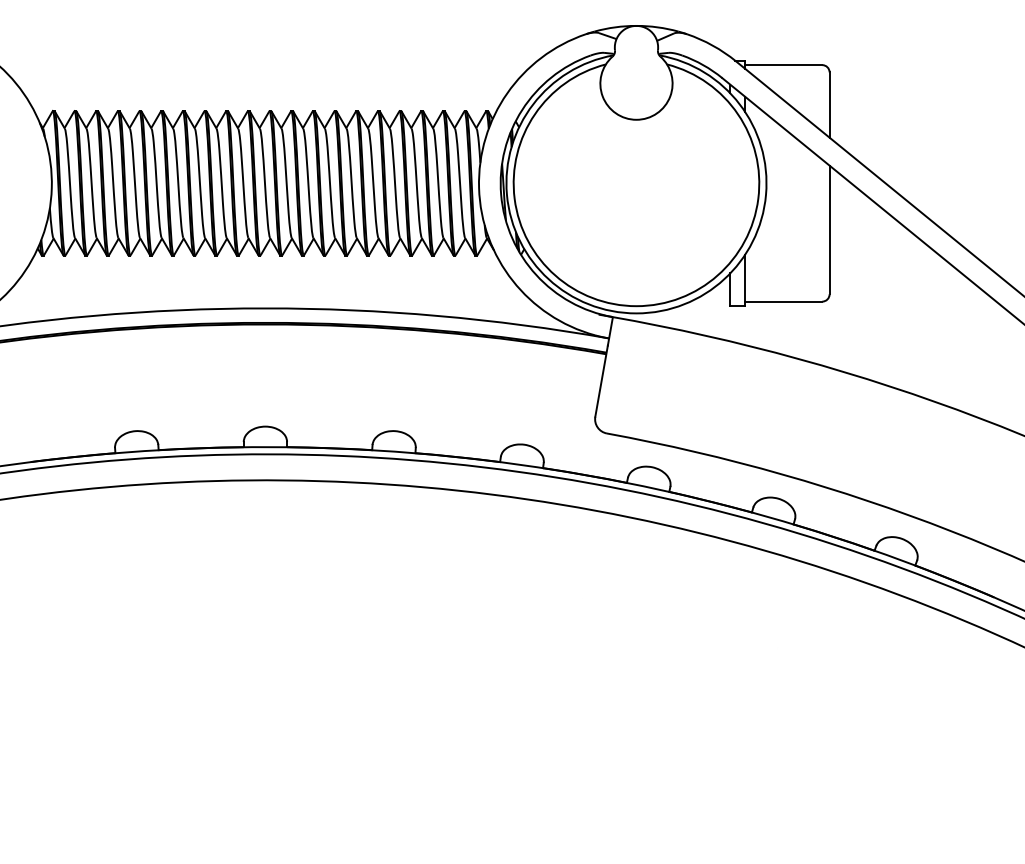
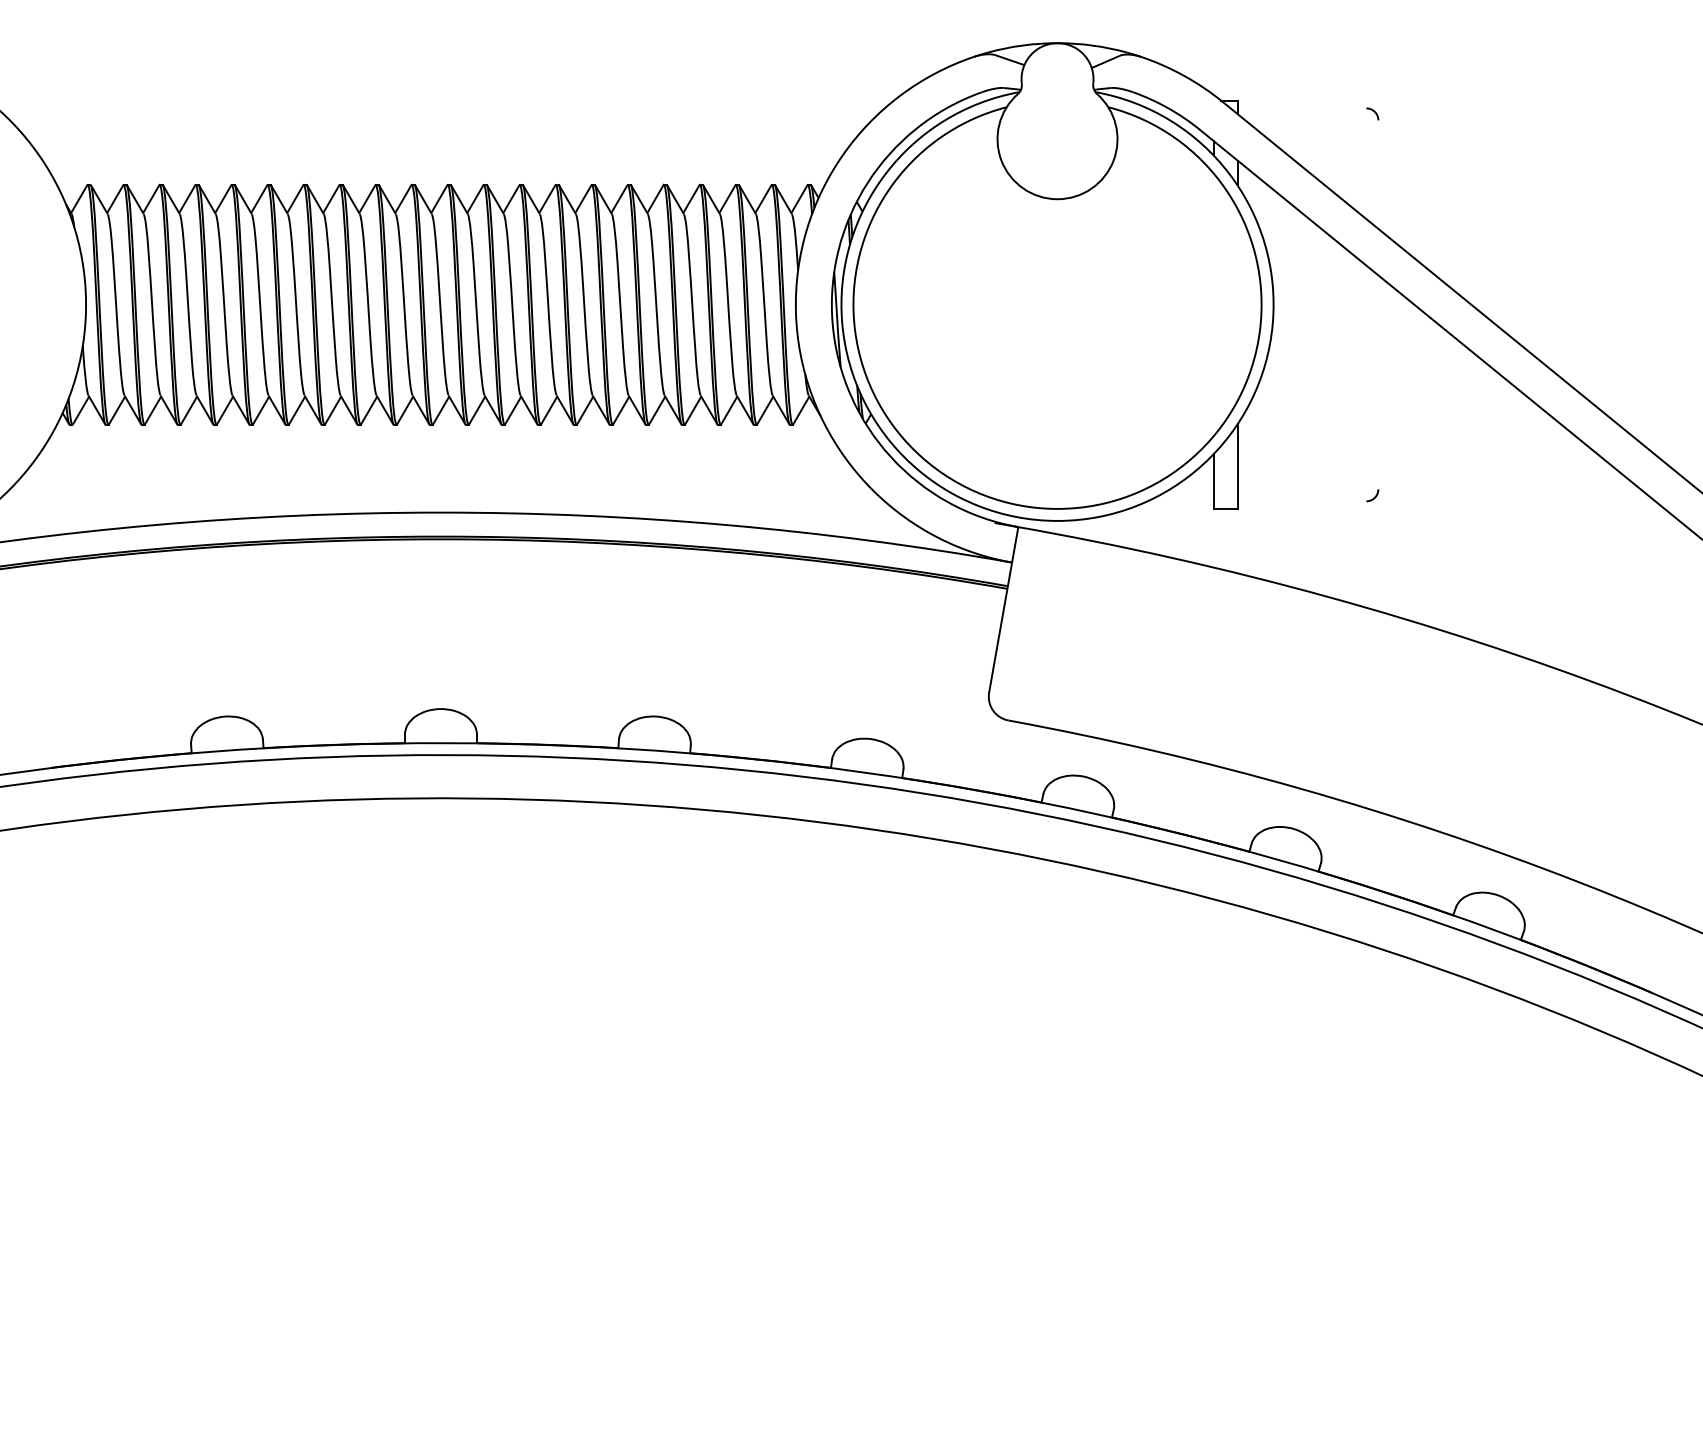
line: (783, 65) -> (1301, 108), removed
line: (829, 104) -> (1378, 173), removed
line: (829, 229) -> (1378, 381), removed
line: (783, 301) -> (1301, 501), removed

